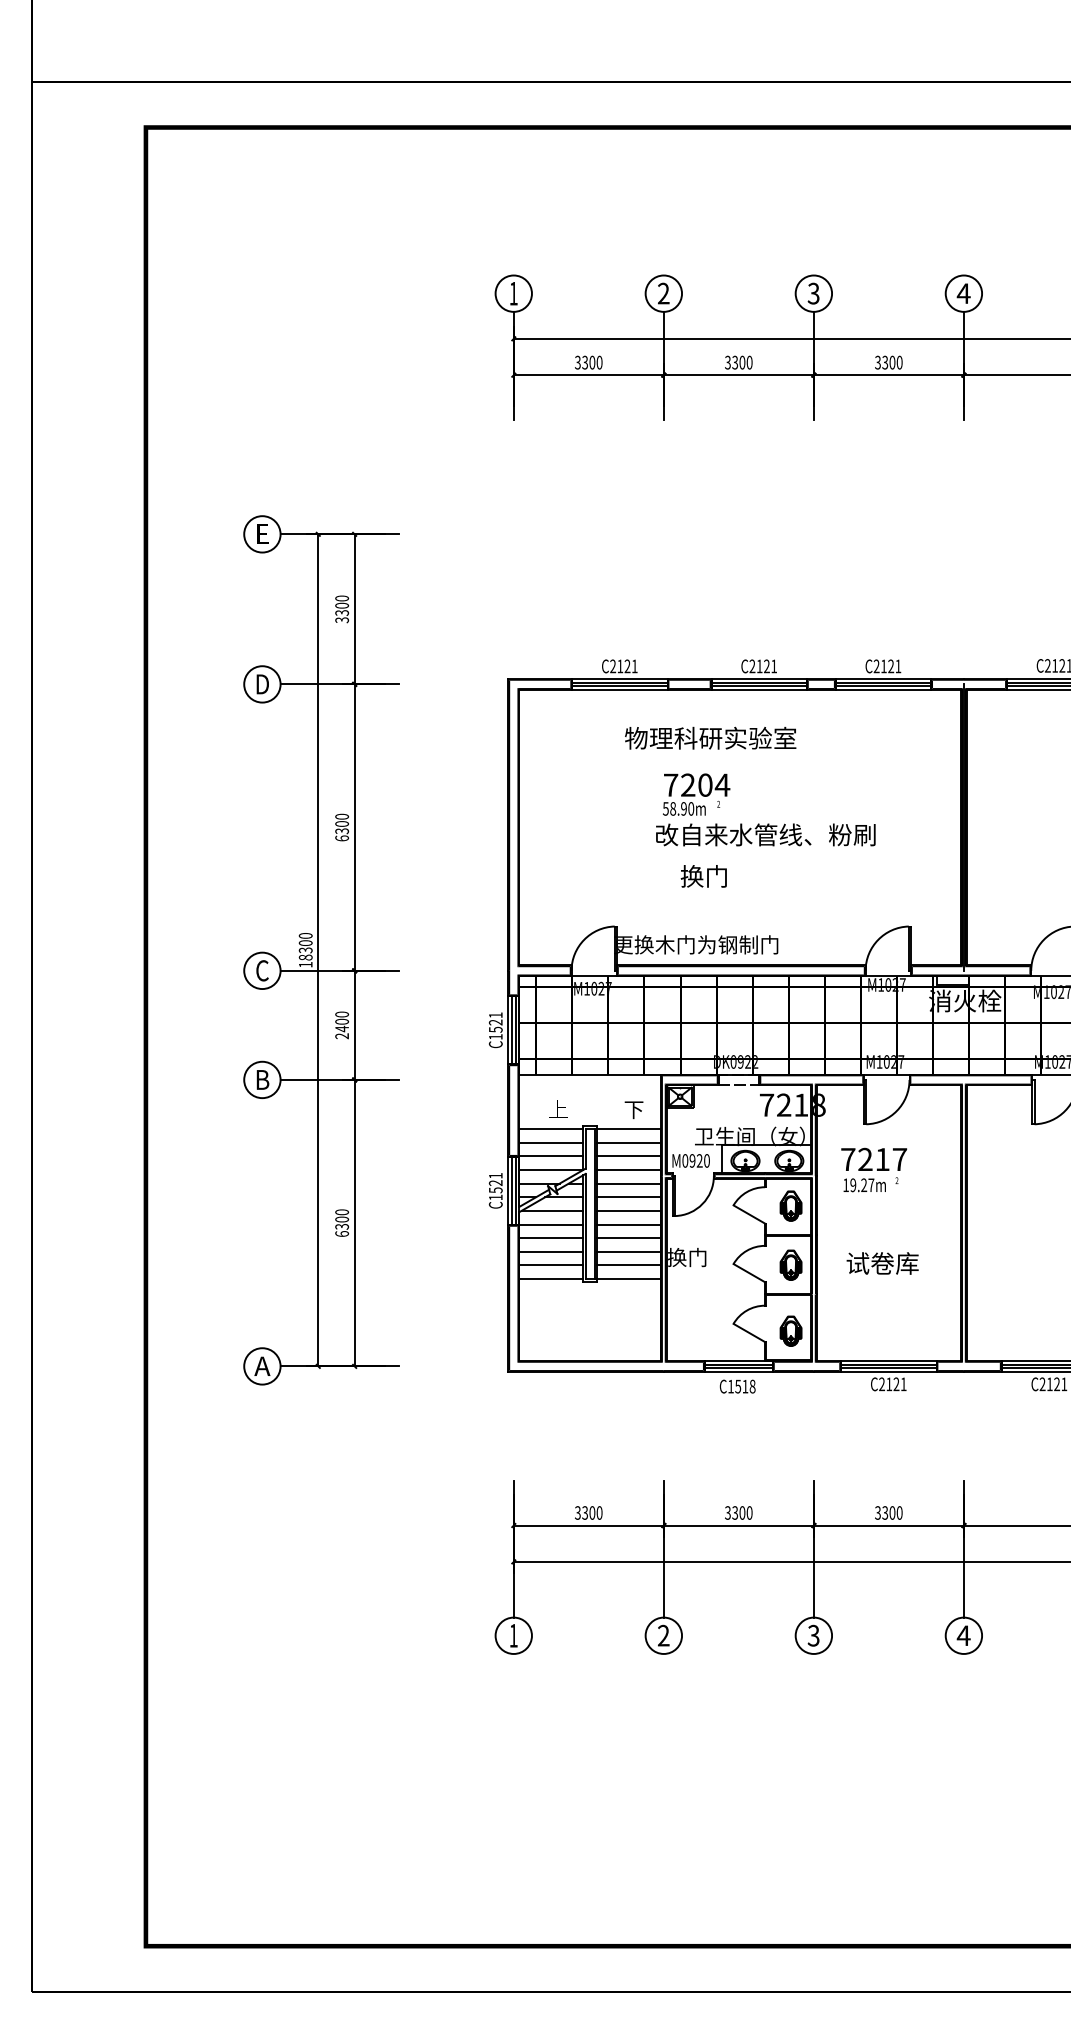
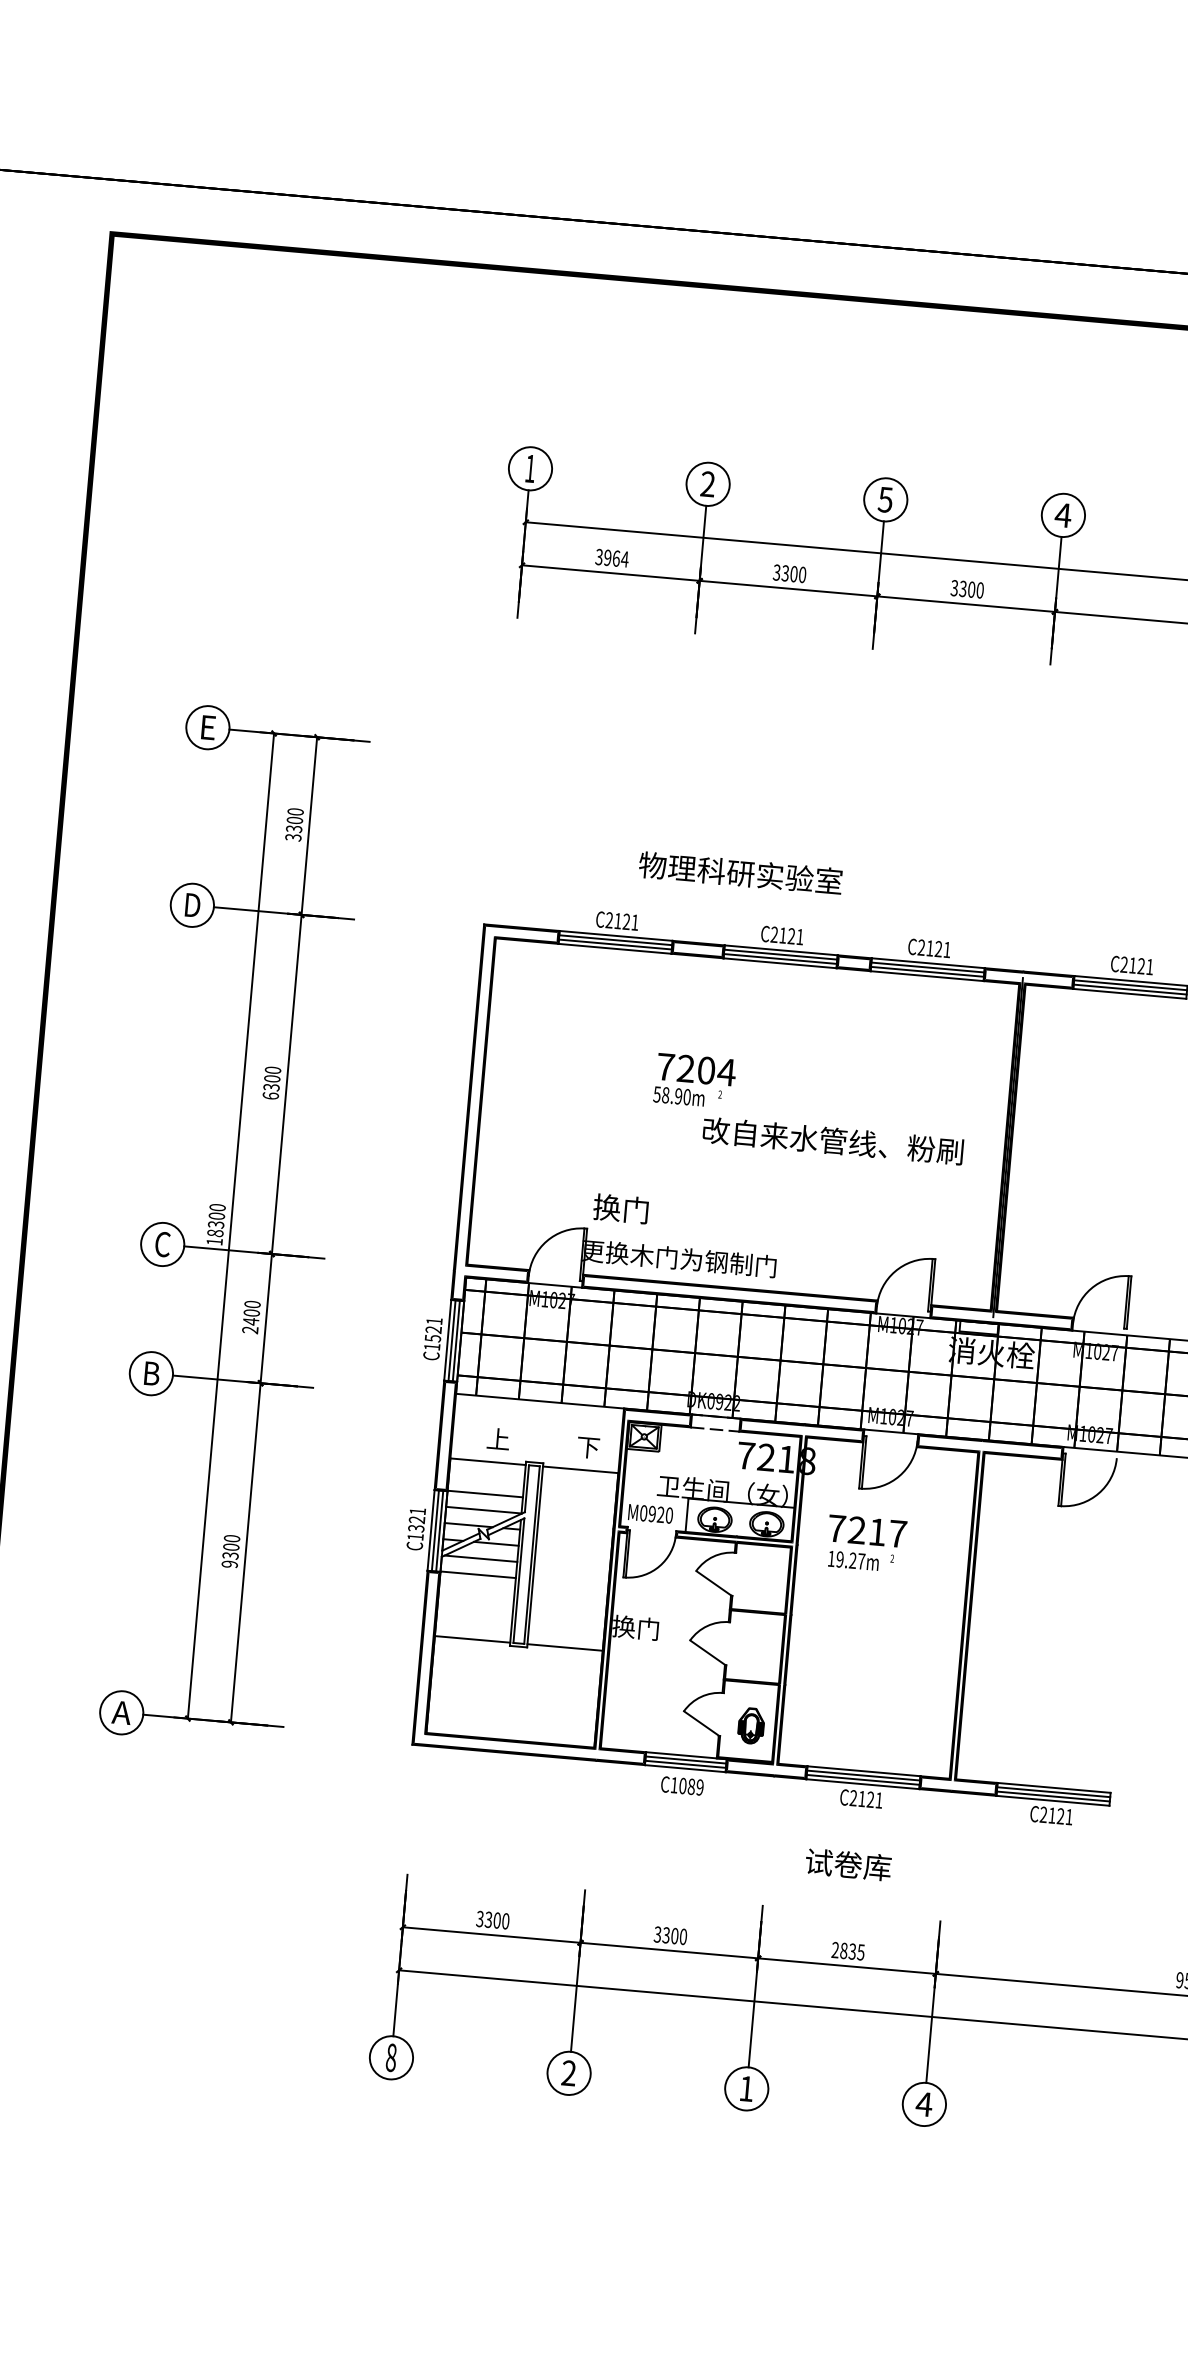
text: (813, 293) -> (885, 499), 3 -> 5
text: (592, 362) -> (616, 558), 3300 -> 3964
text: (710, 737) -> (740, 872), moved
text: (765, 834) -> (832, 1140), moved
text: (703, 876) -> (620, 1208), moved
line: (550, 1142) -> (486, 1477), removed
line: (629, 1142) -> (579, 1485), removed
line: (629, 1156) -> (578, 1502), removed
line: (629, 1169) -> (576, 1517), removed
line: (629, 1183) -> (575, 1534), removed
text: (494, 1189) -> (414, 1527), C1521 -> C1321
line: (629, 1197) -> (573, 1550), removed
part: (790, 1205) -> (763, 1577), removed
line: (629, 1210) -> (572, 1566), removed
line: (629, 1224) -> (571, 1582), removed
text: (342, 1233) -> (230, 1563), 6300 -> 9300
line: (550, 1238) -> (476, 1591), removed
line: (629, 1238) -> (569, 1599), removed
line: (550, 1251) -> (474, 1606), removed
line: (629, 1251) -> (568, 1614), removed
text: (882, 1263) -> (848, 1864), moved
part: (790, 1264) -> (757, 1646), removed
line: (550, 1265) -> (473, 1623), removed
line: (629, 1265) -> (566, 1631), removed
text: (745, 1386) -> (691, 1786), C1518 -> C1089
text: (888, 1512) -> (847, 1950), 3300 -> 2835
text: (513, 1635) -> (391, 2057), 1 -> 8
text: (813, 1635) -> (746, 2088), 3 -> 1

